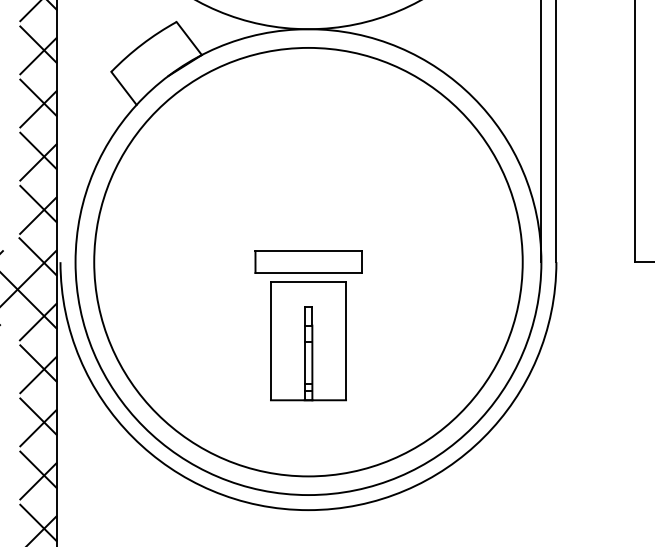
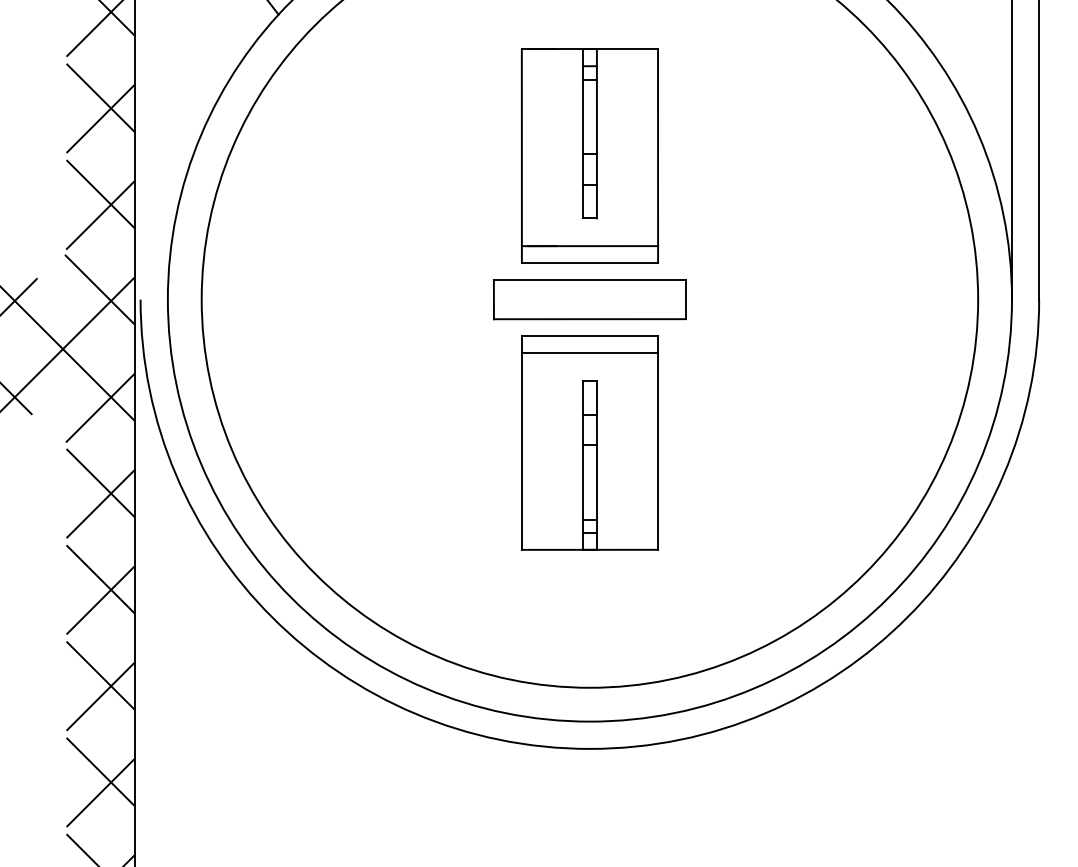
part: (308, 182) -> (589, 155), added
line: (308, 291) -> (589, 352), added

